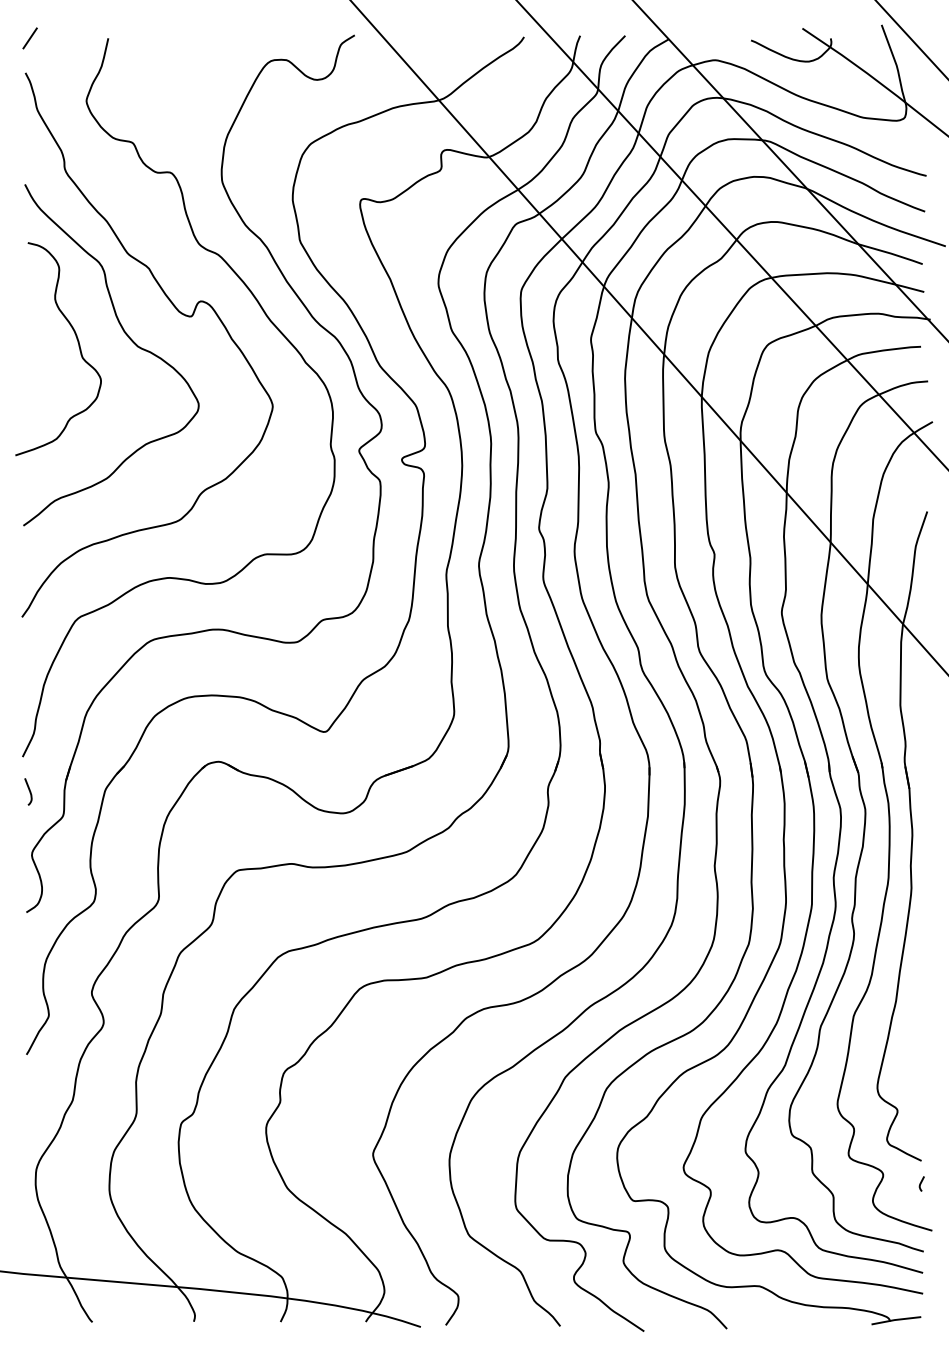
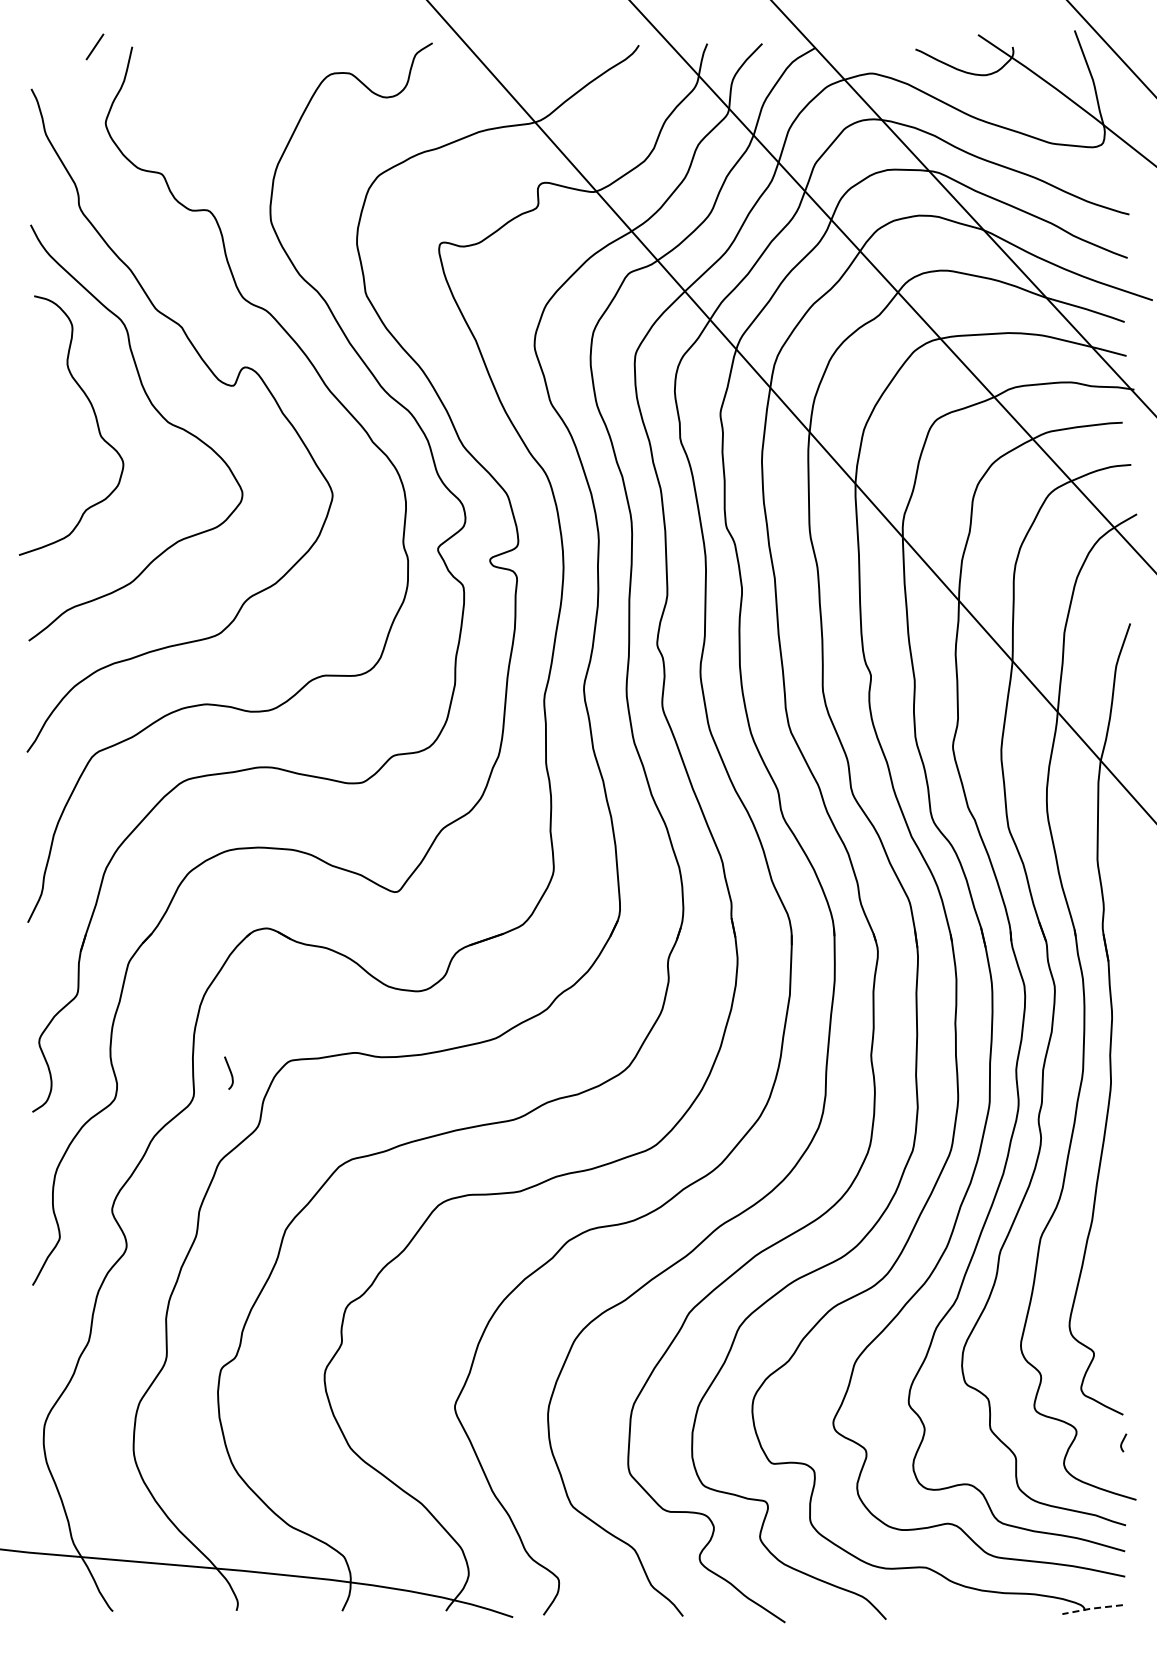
line: (29, 38) -> (94, 46), moved
curve: (28, 790) -> (229, 1071), moved
line: (895, 1319) -> (1091, 1608), solid -> dashed

